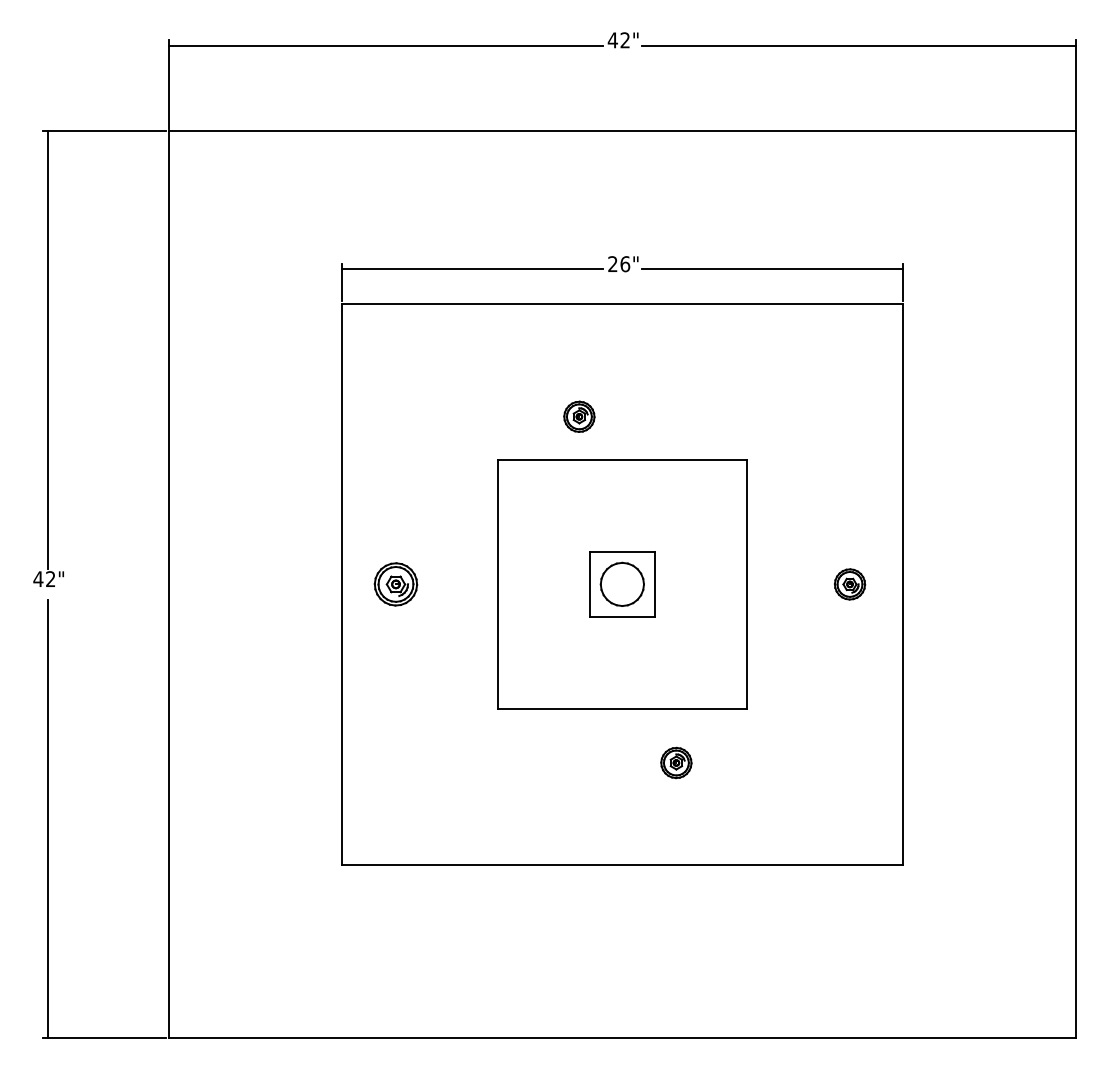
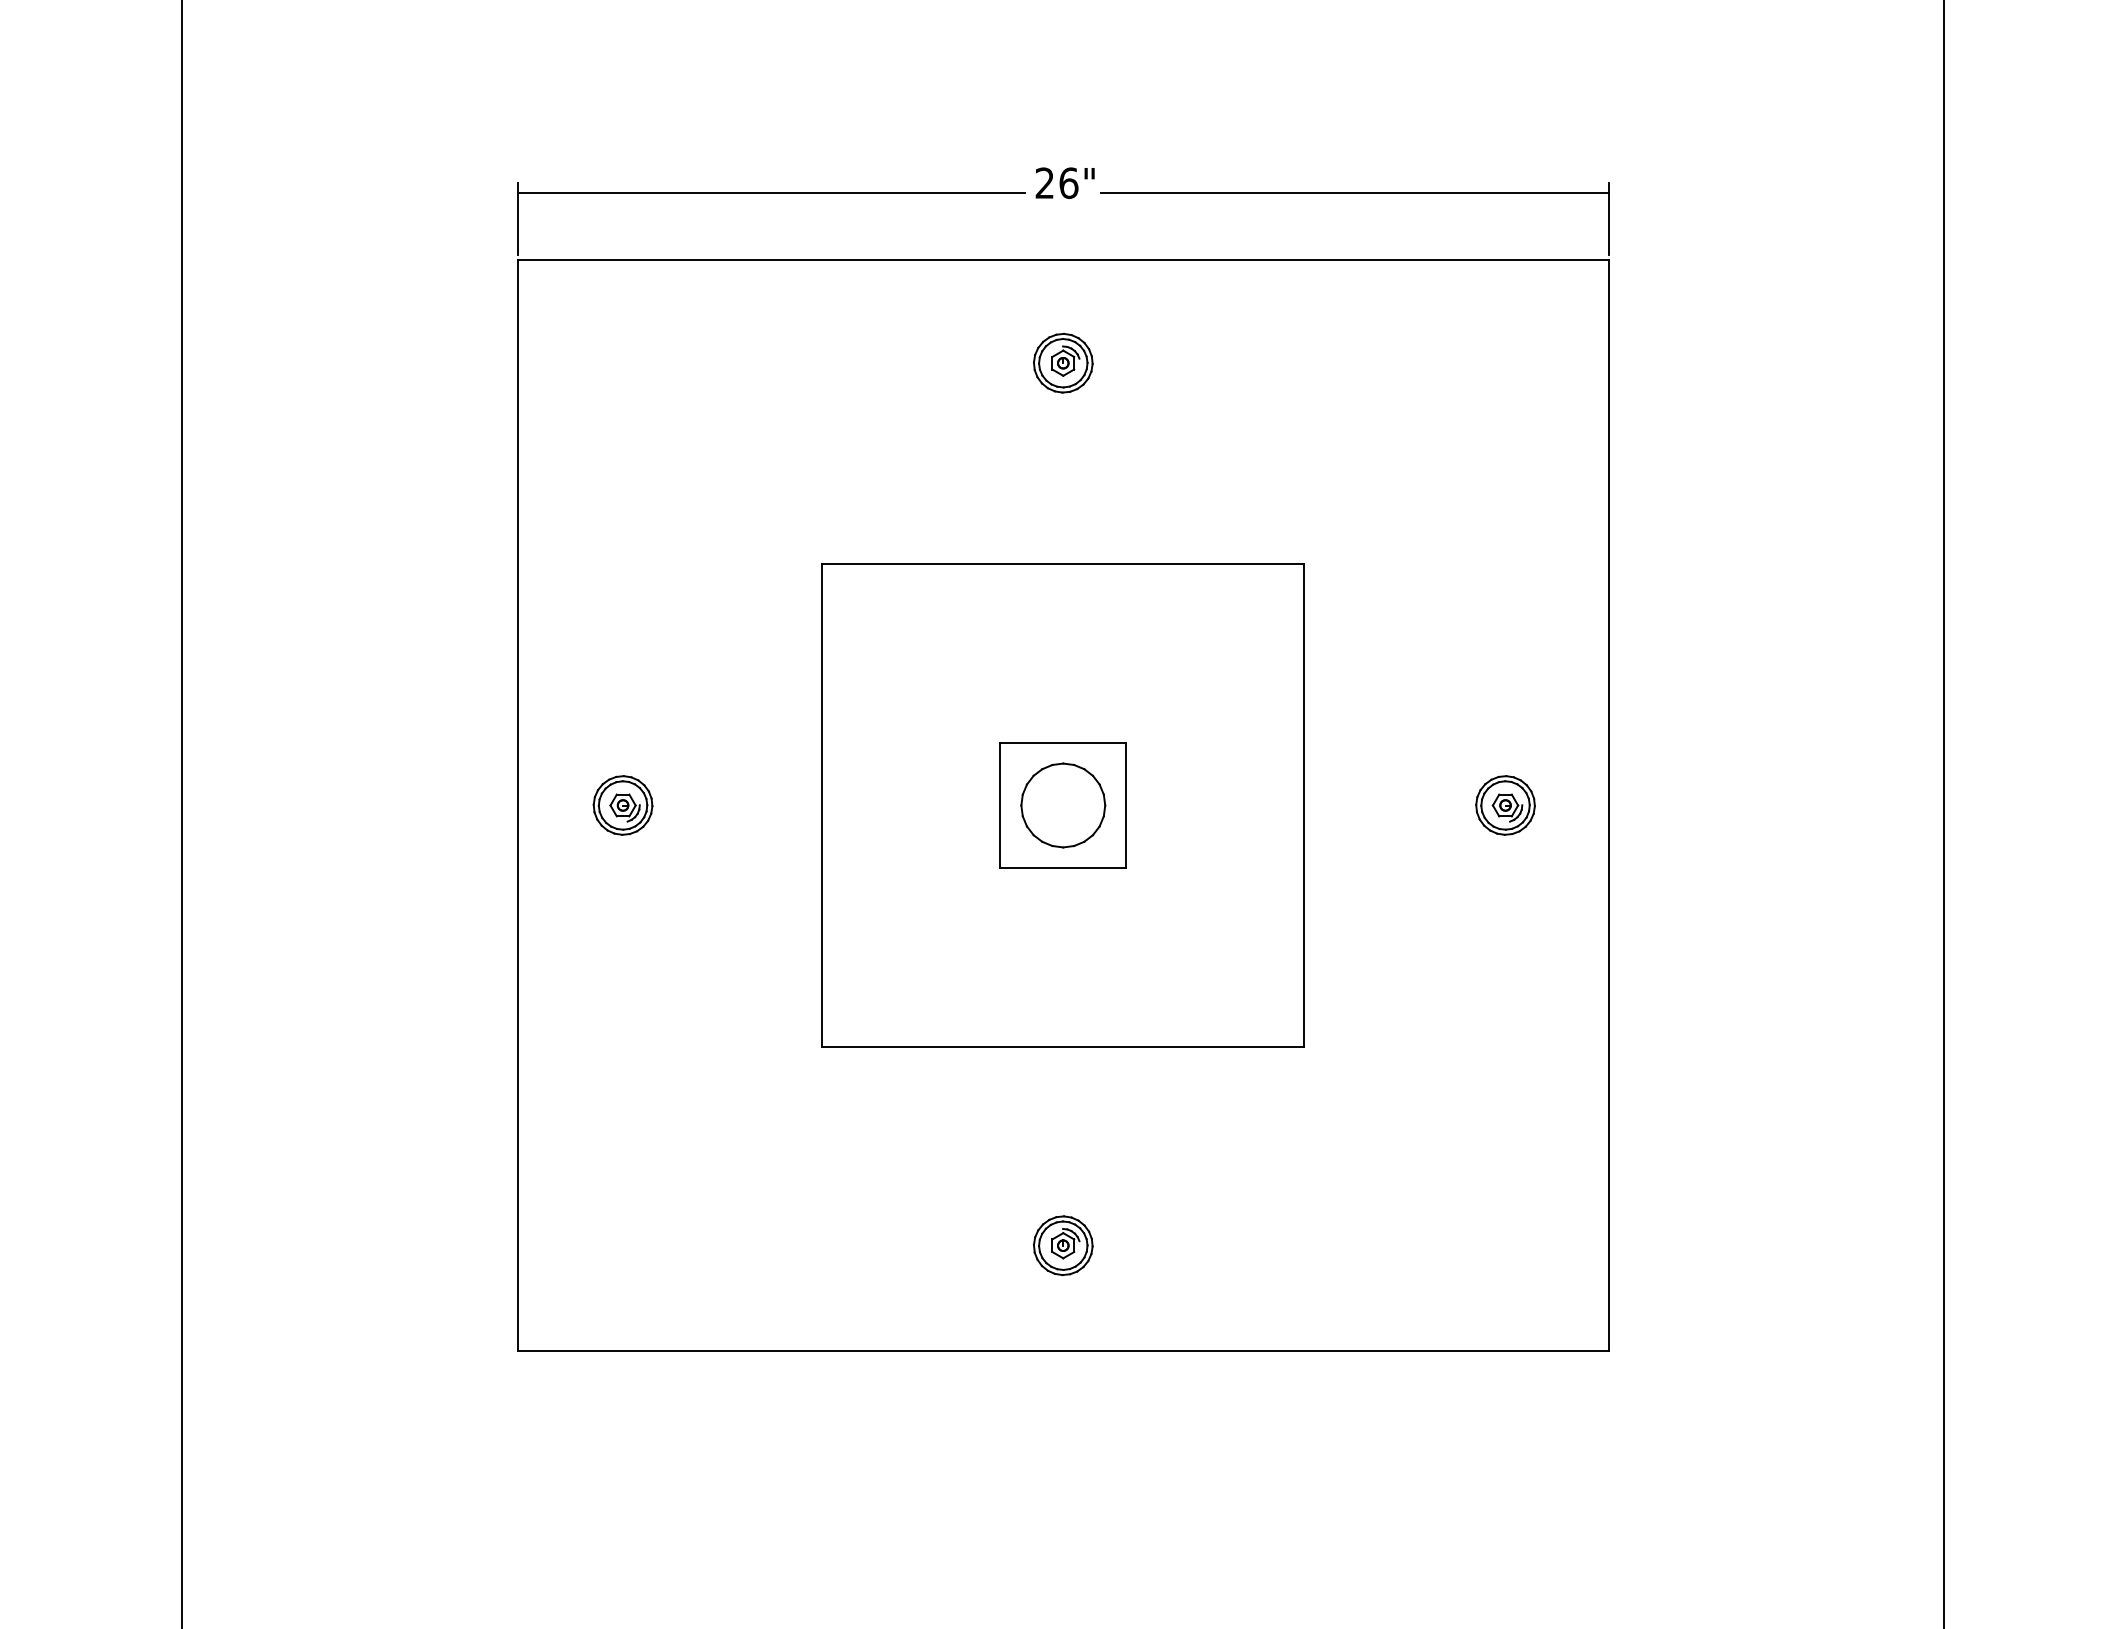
part: (579, 416) -> (1063, 362), moved
part: (395, 584) -> (622, 805), size x0.71
part: (676, 762) -> (1063, 1244), moved

